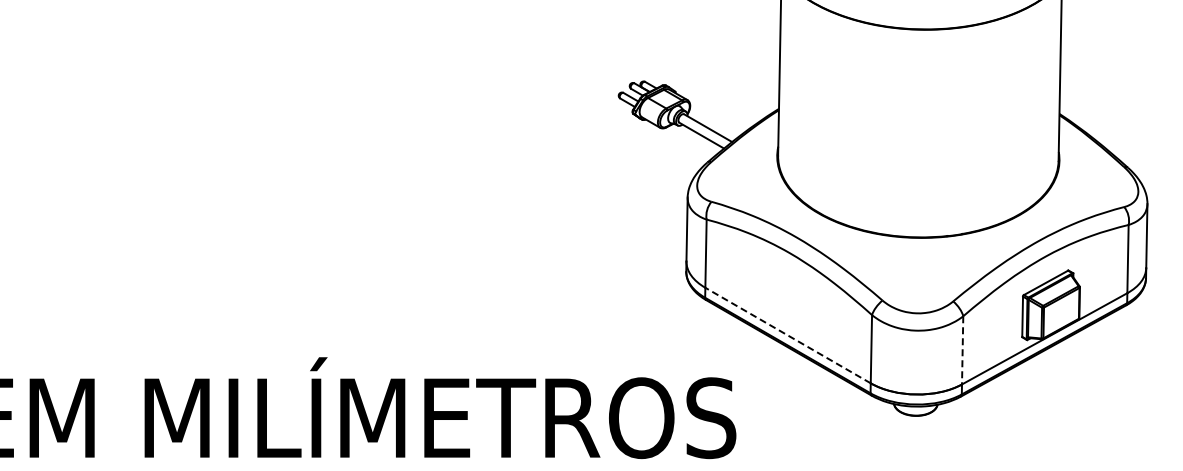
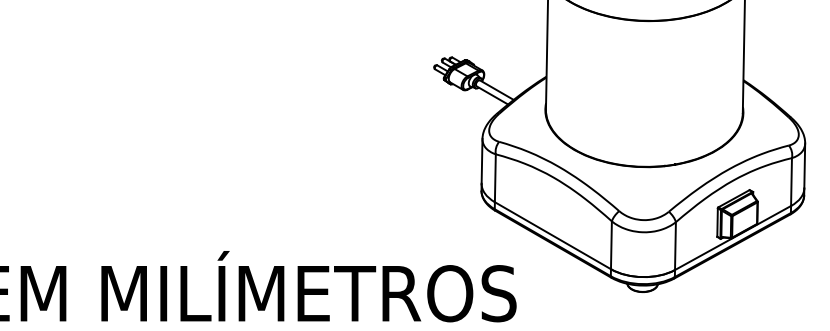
line: (787, 335) -> (552, 235), dashed -> solid
line: (962, 350) -> (675, 246), dashed -> solid

